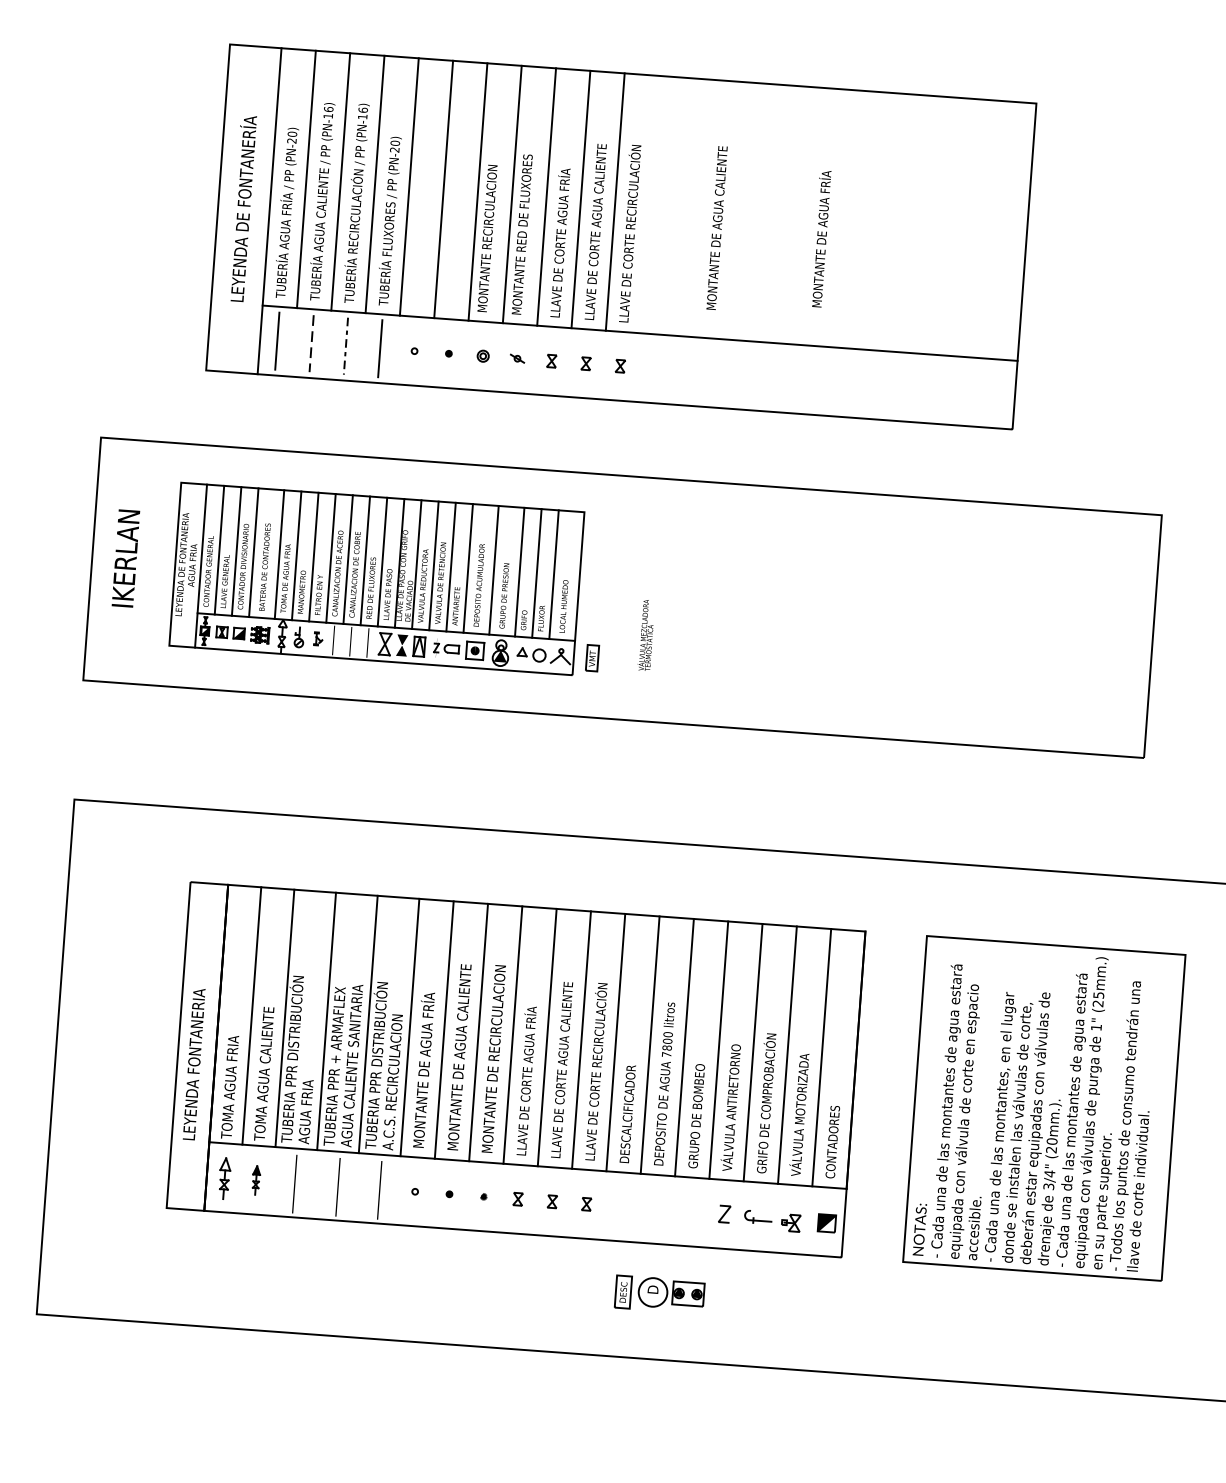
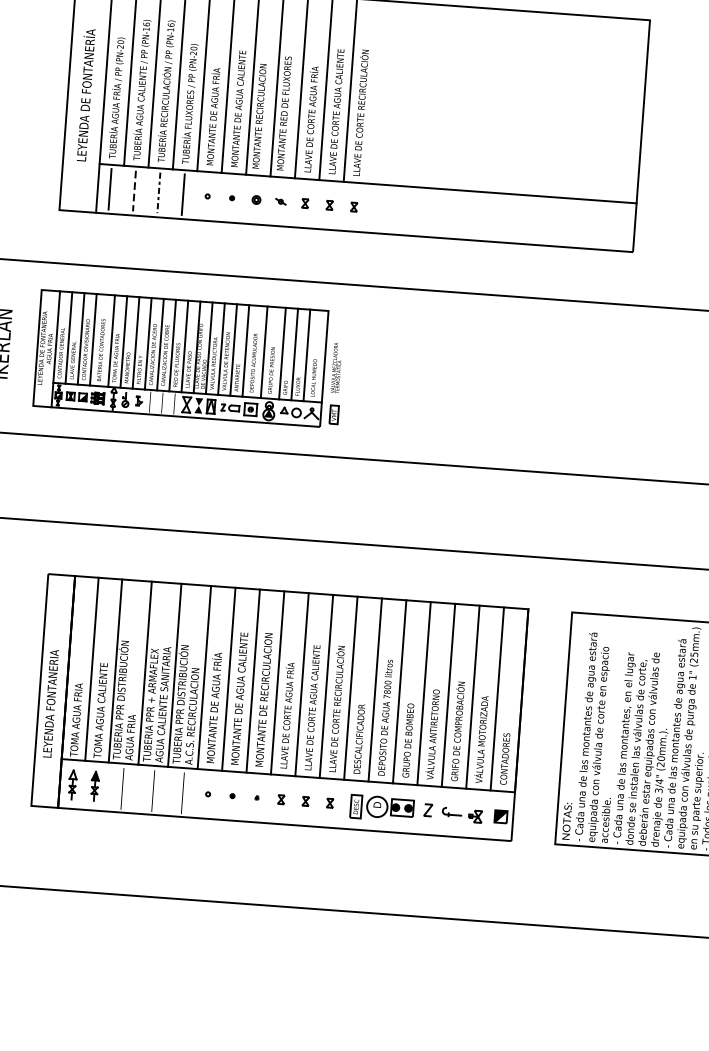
text: (716, 227) -> (238, 108), moved
text: (821, 239) -> (213, 117), moved
text: (645, 635) -> (335, 368), moved
part: (256, 1180) -> (95, 786), size x1.43
part: (659, 1291) -> (381, 806), moved

